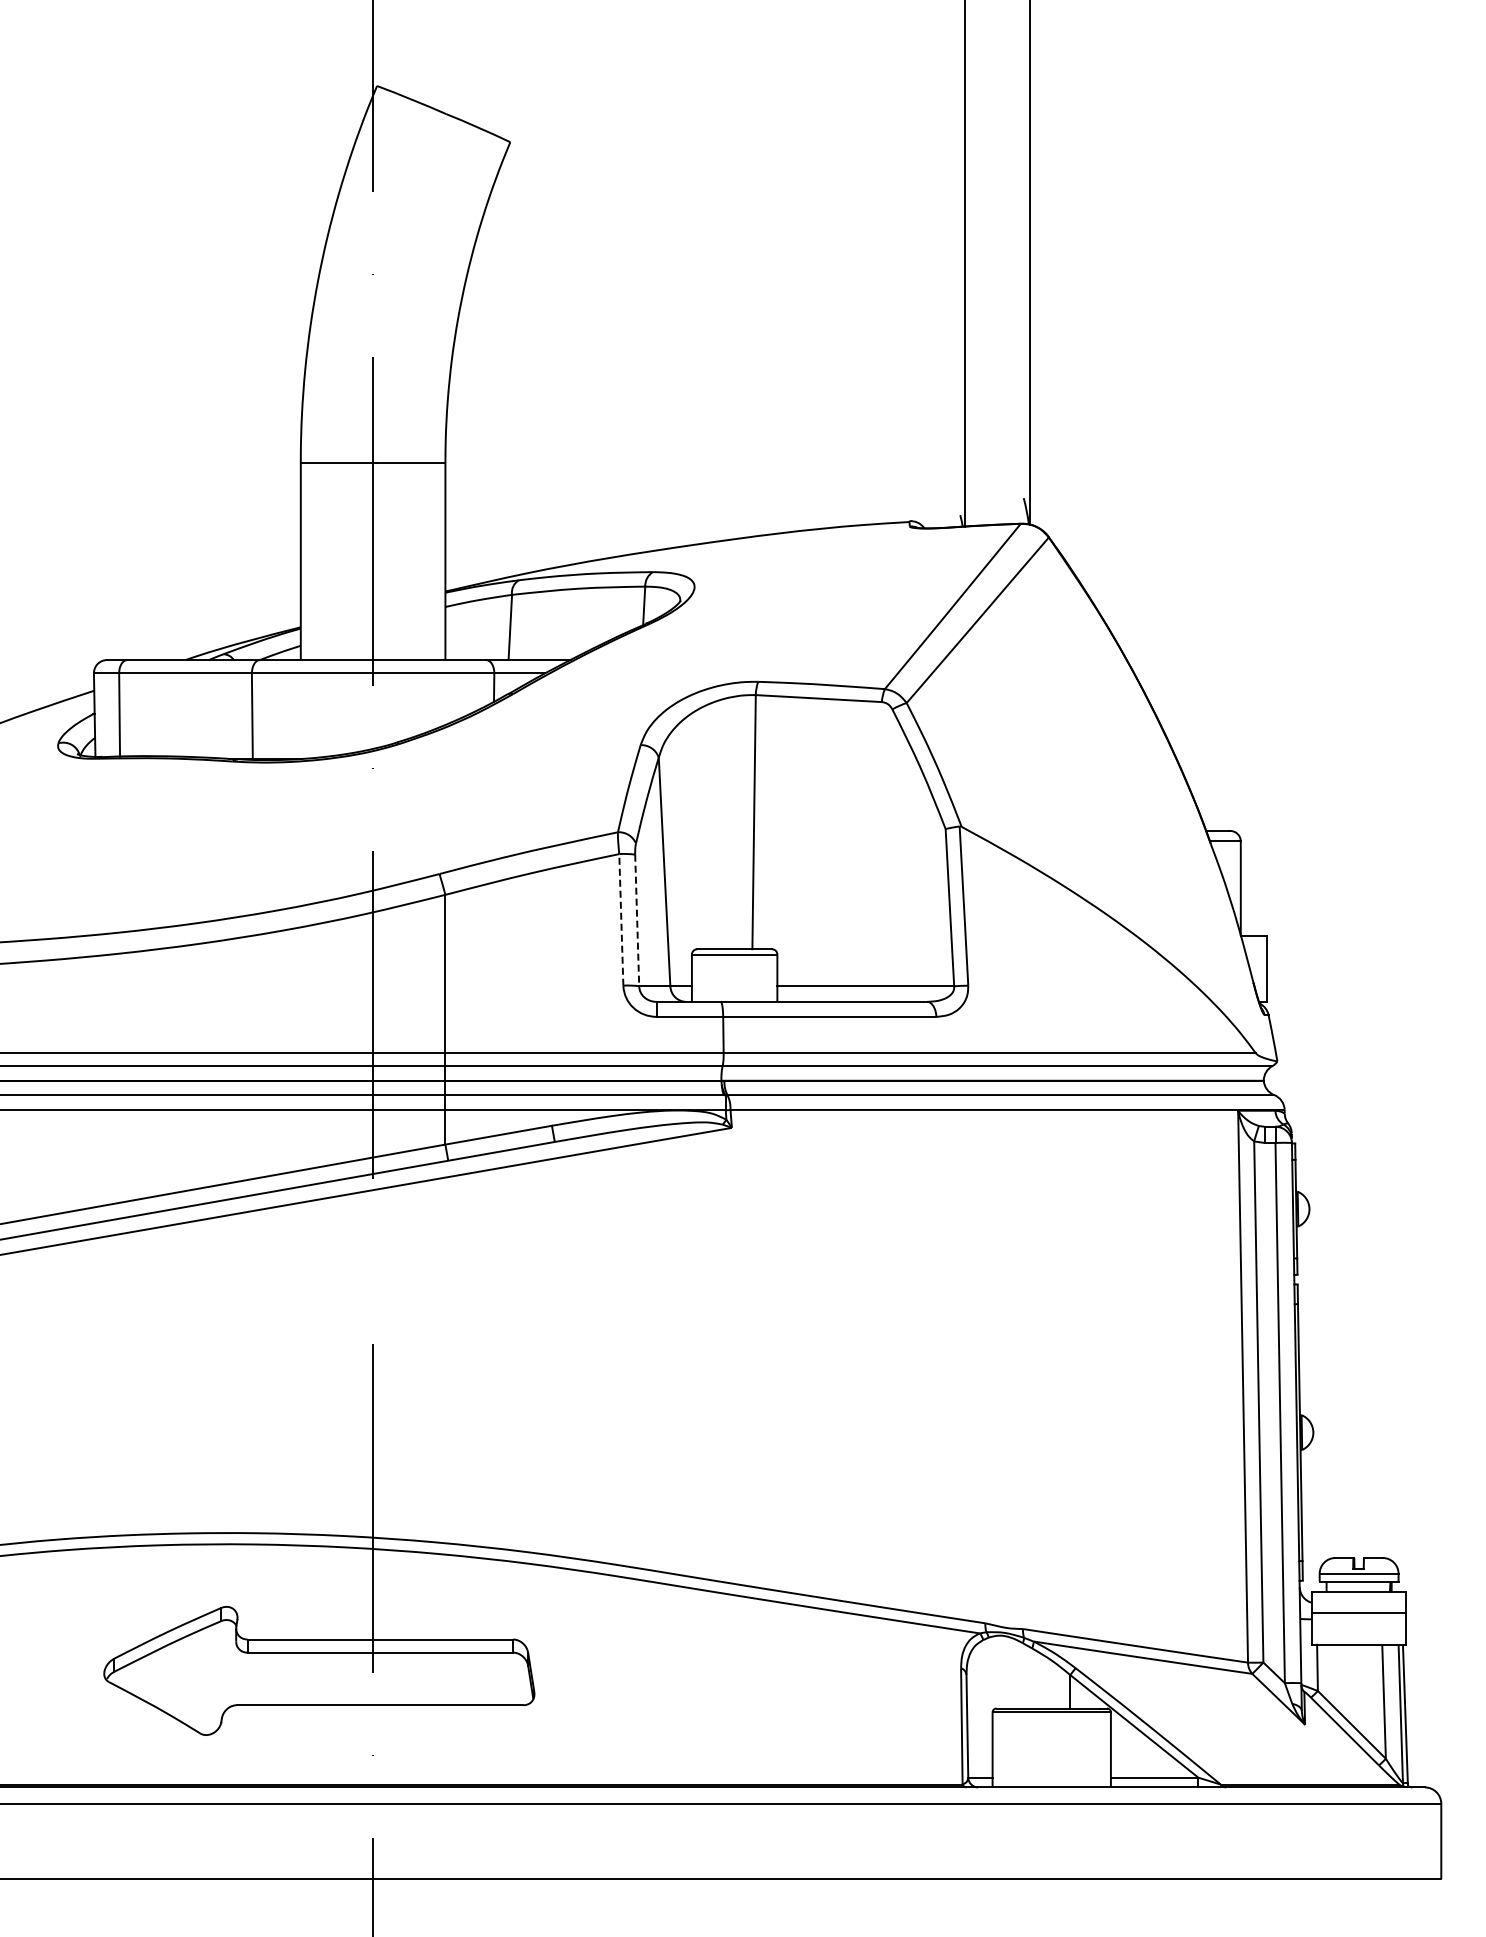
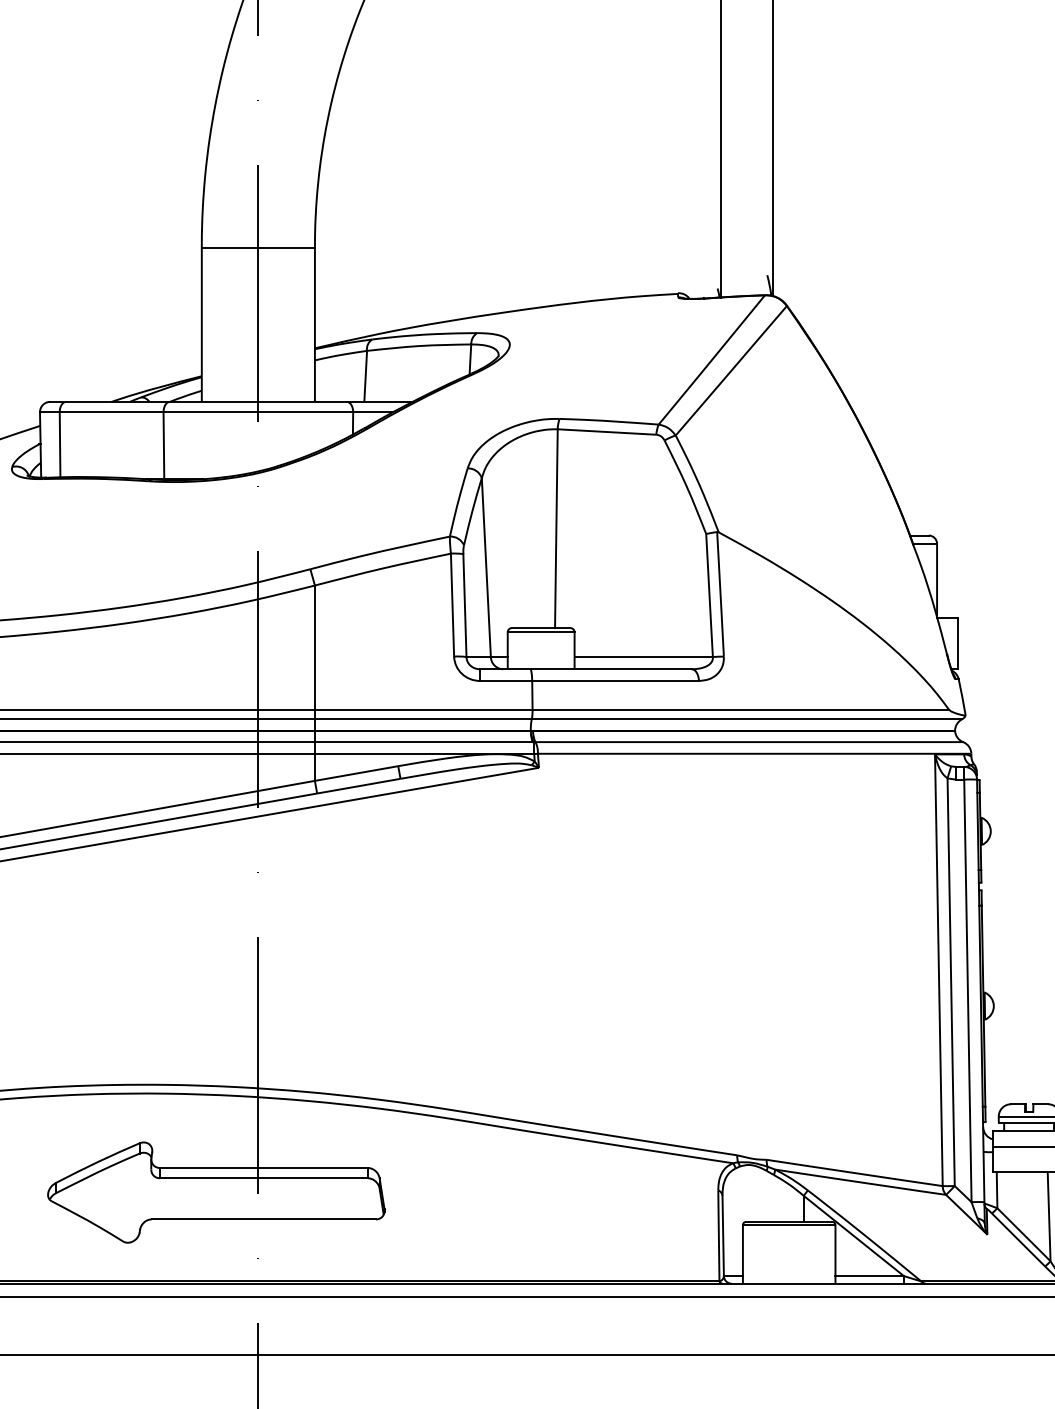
line: (621, 919) -> (452, 604), dashed -> solid
line: (637, 920) -> (465, 605), dashed -> solid

